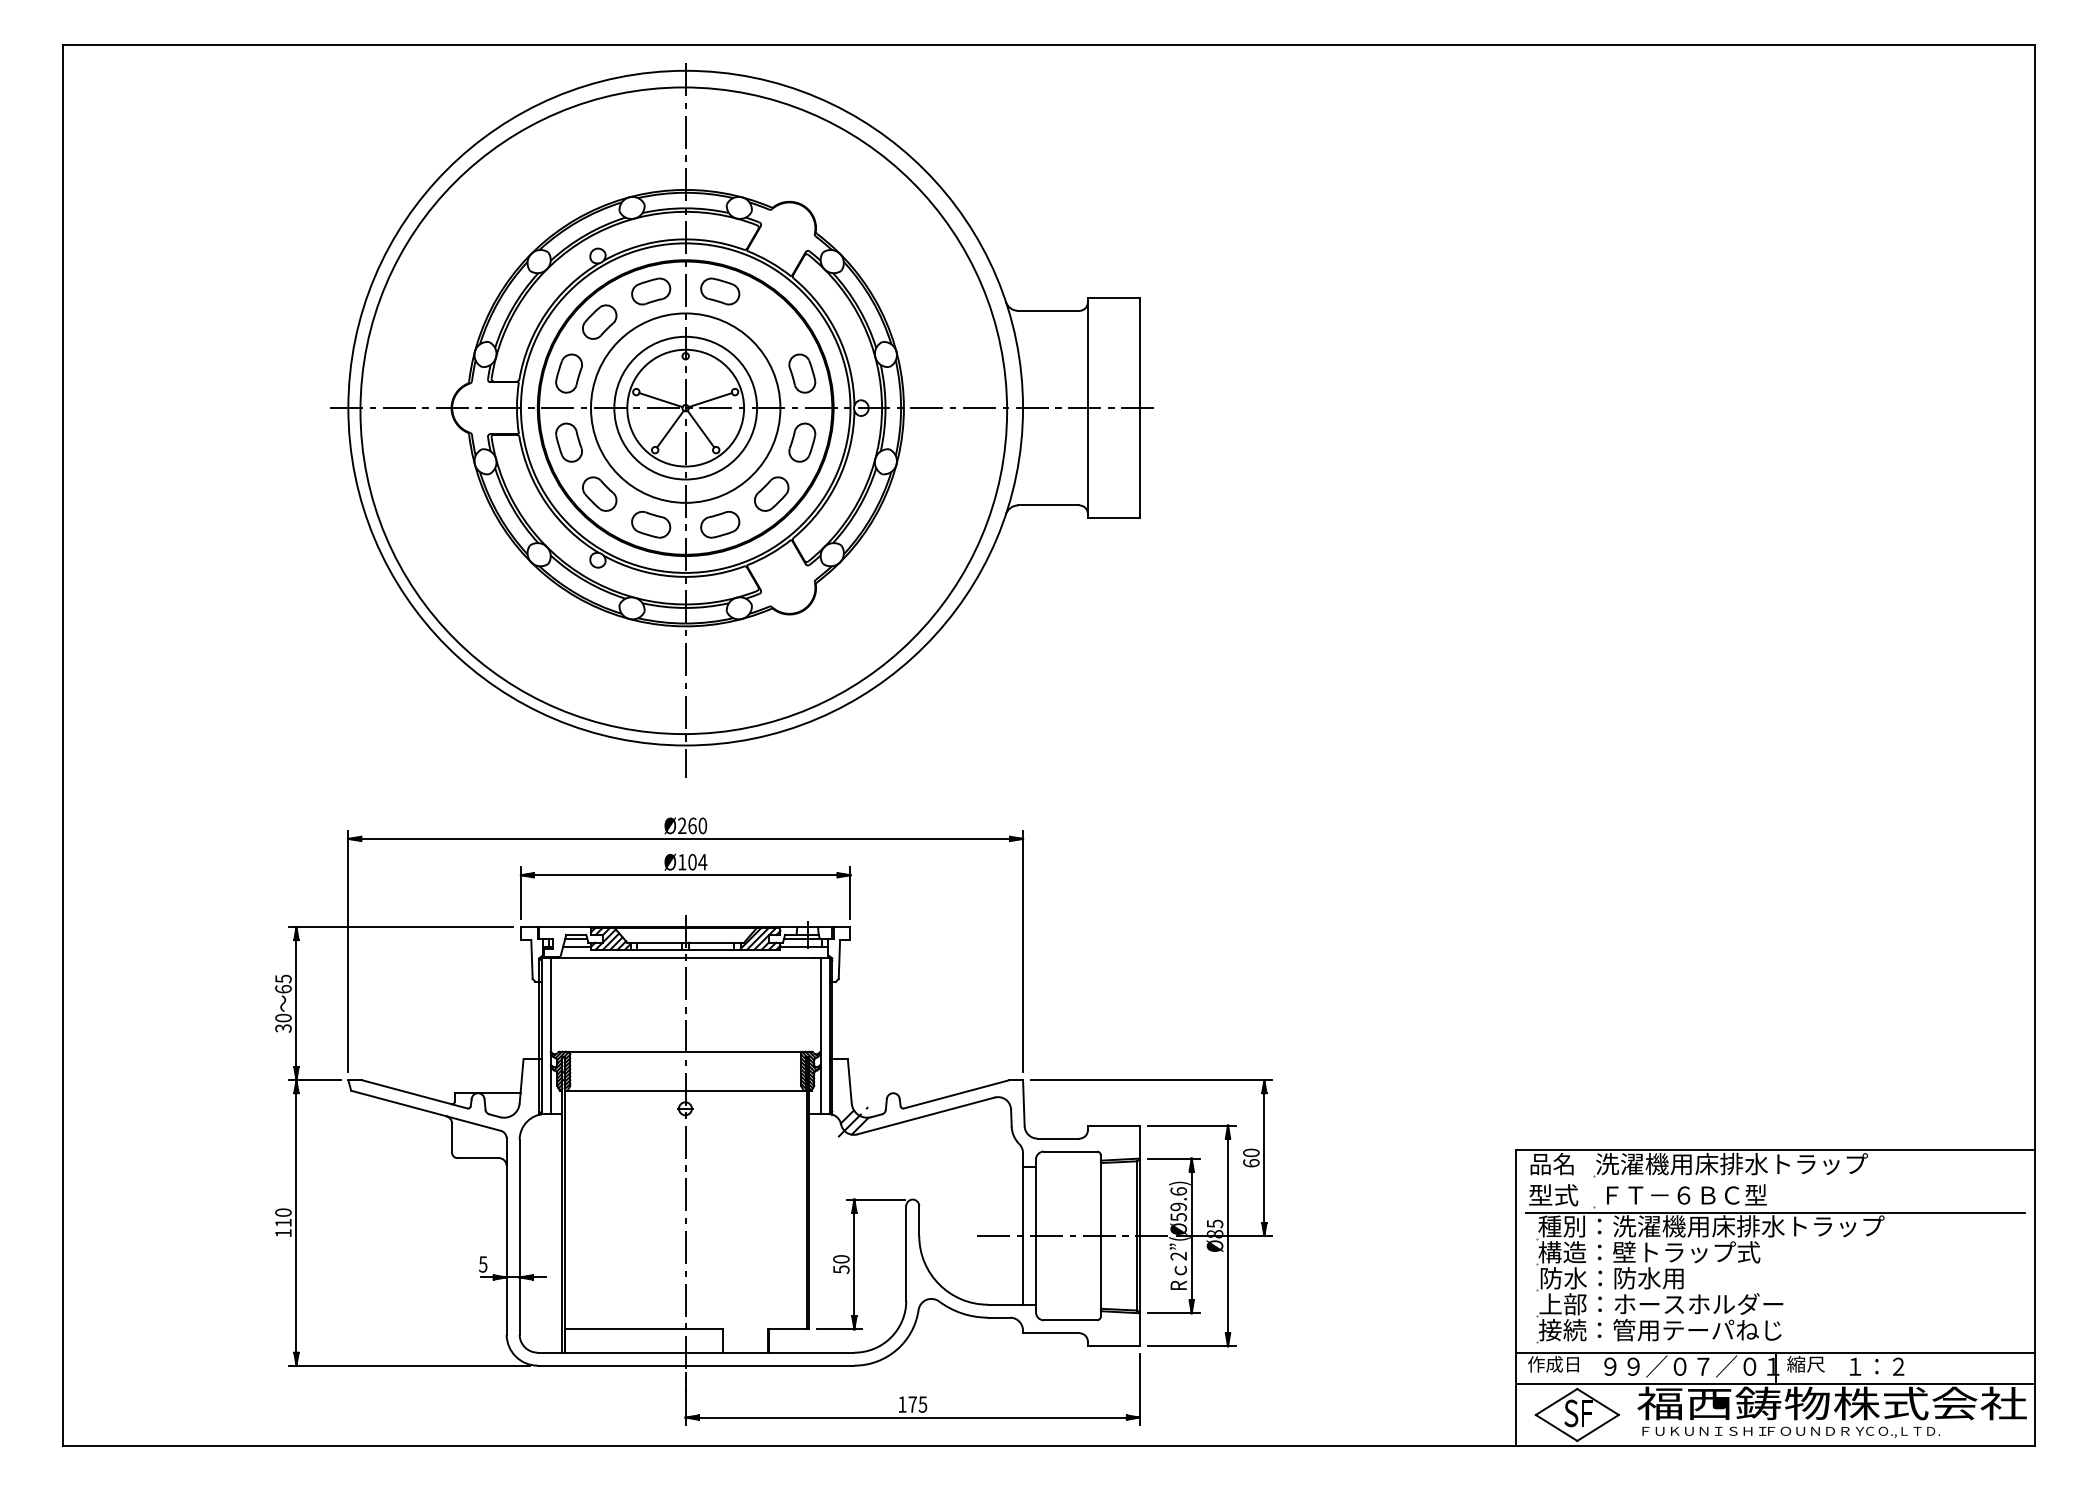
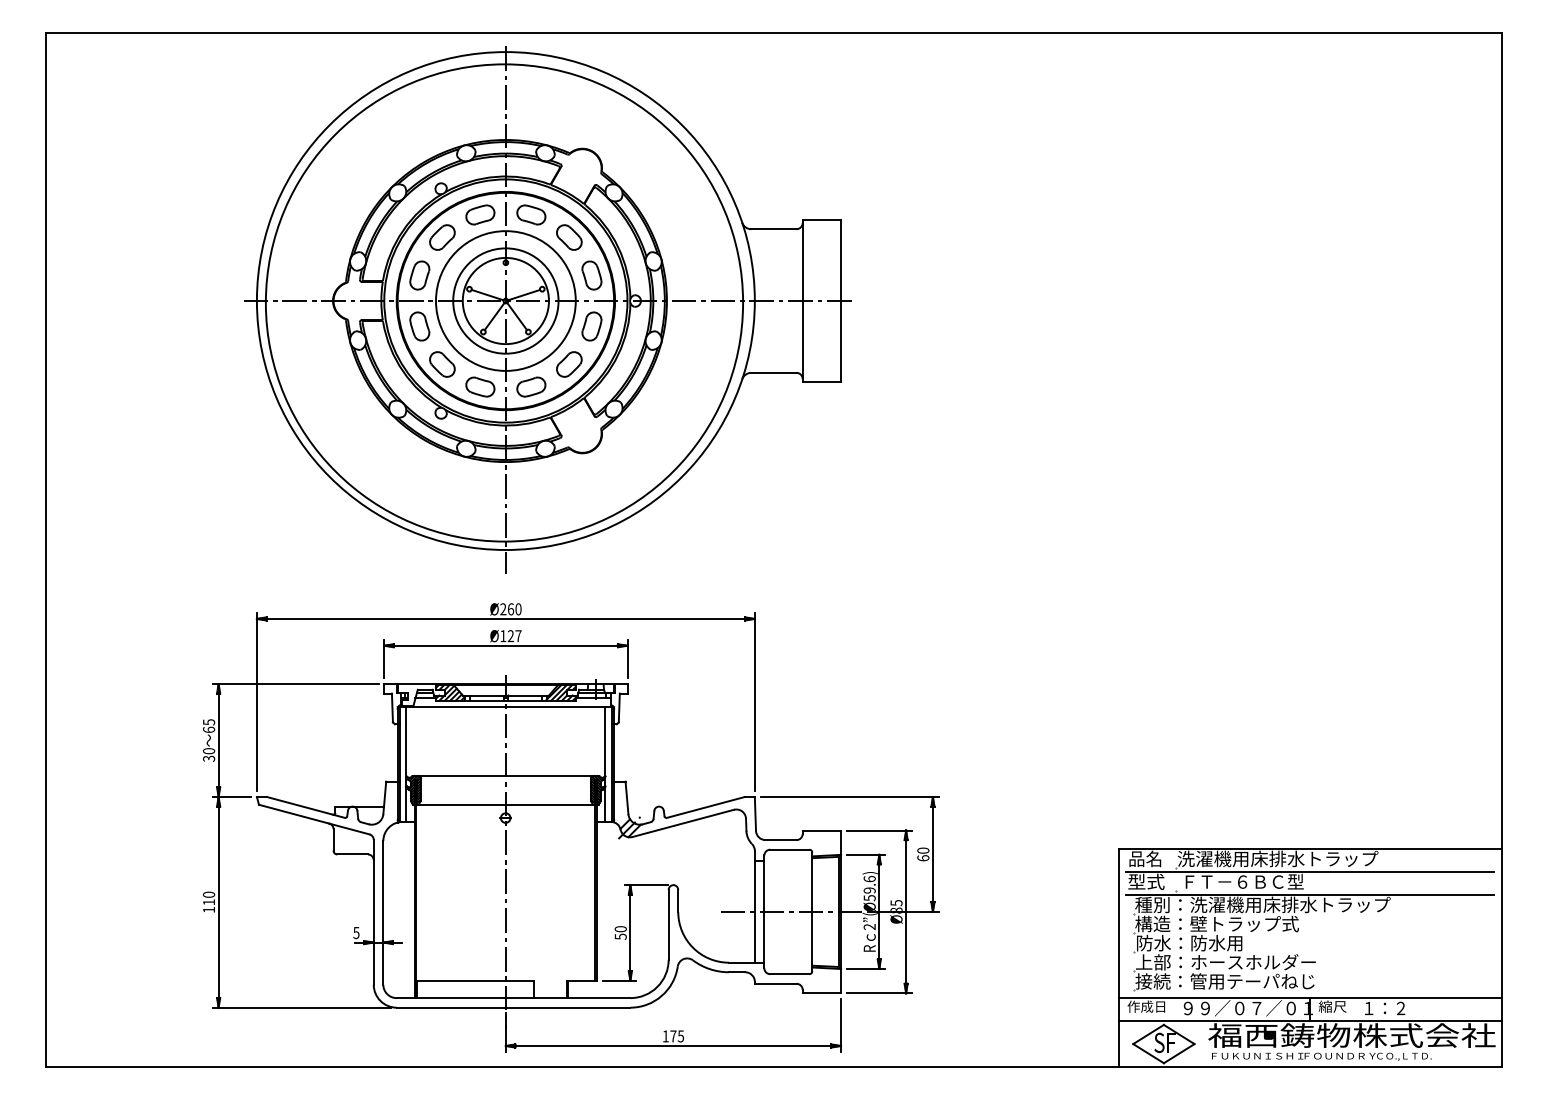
part: (771, 321) -> (569, 237), added
text: (697, 862) -> (514, 636), Ø104 -> Ø127
line: (1775, 1181) -> (1310, 871), added

